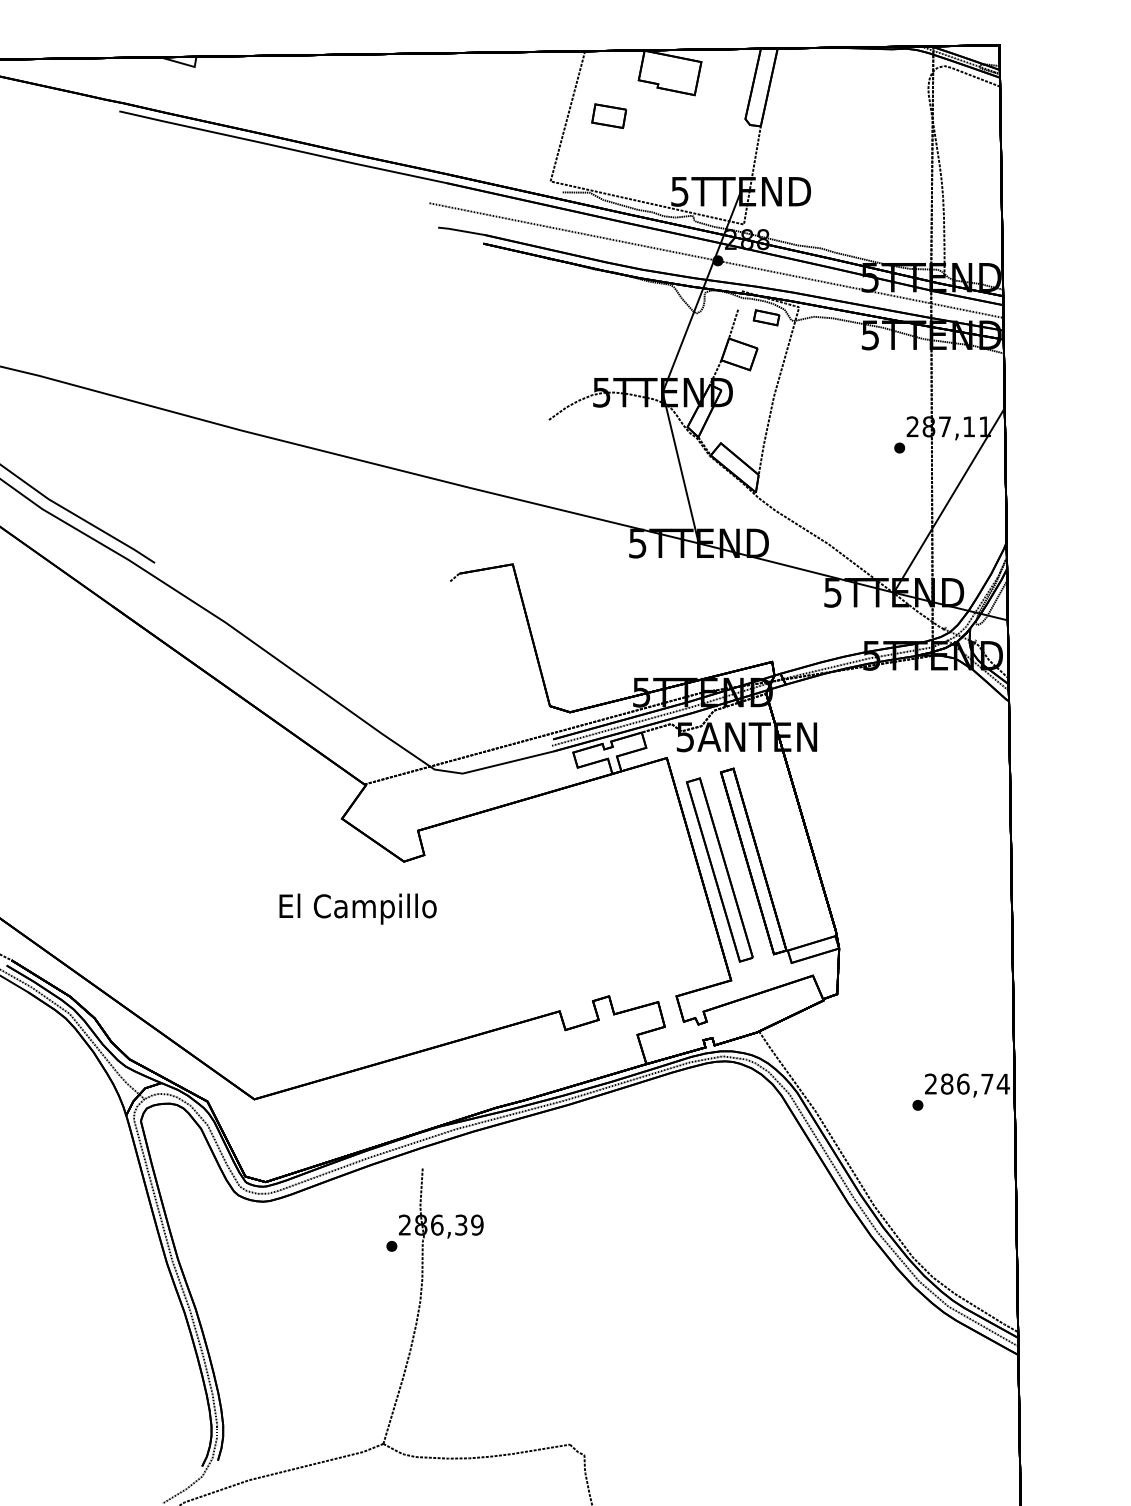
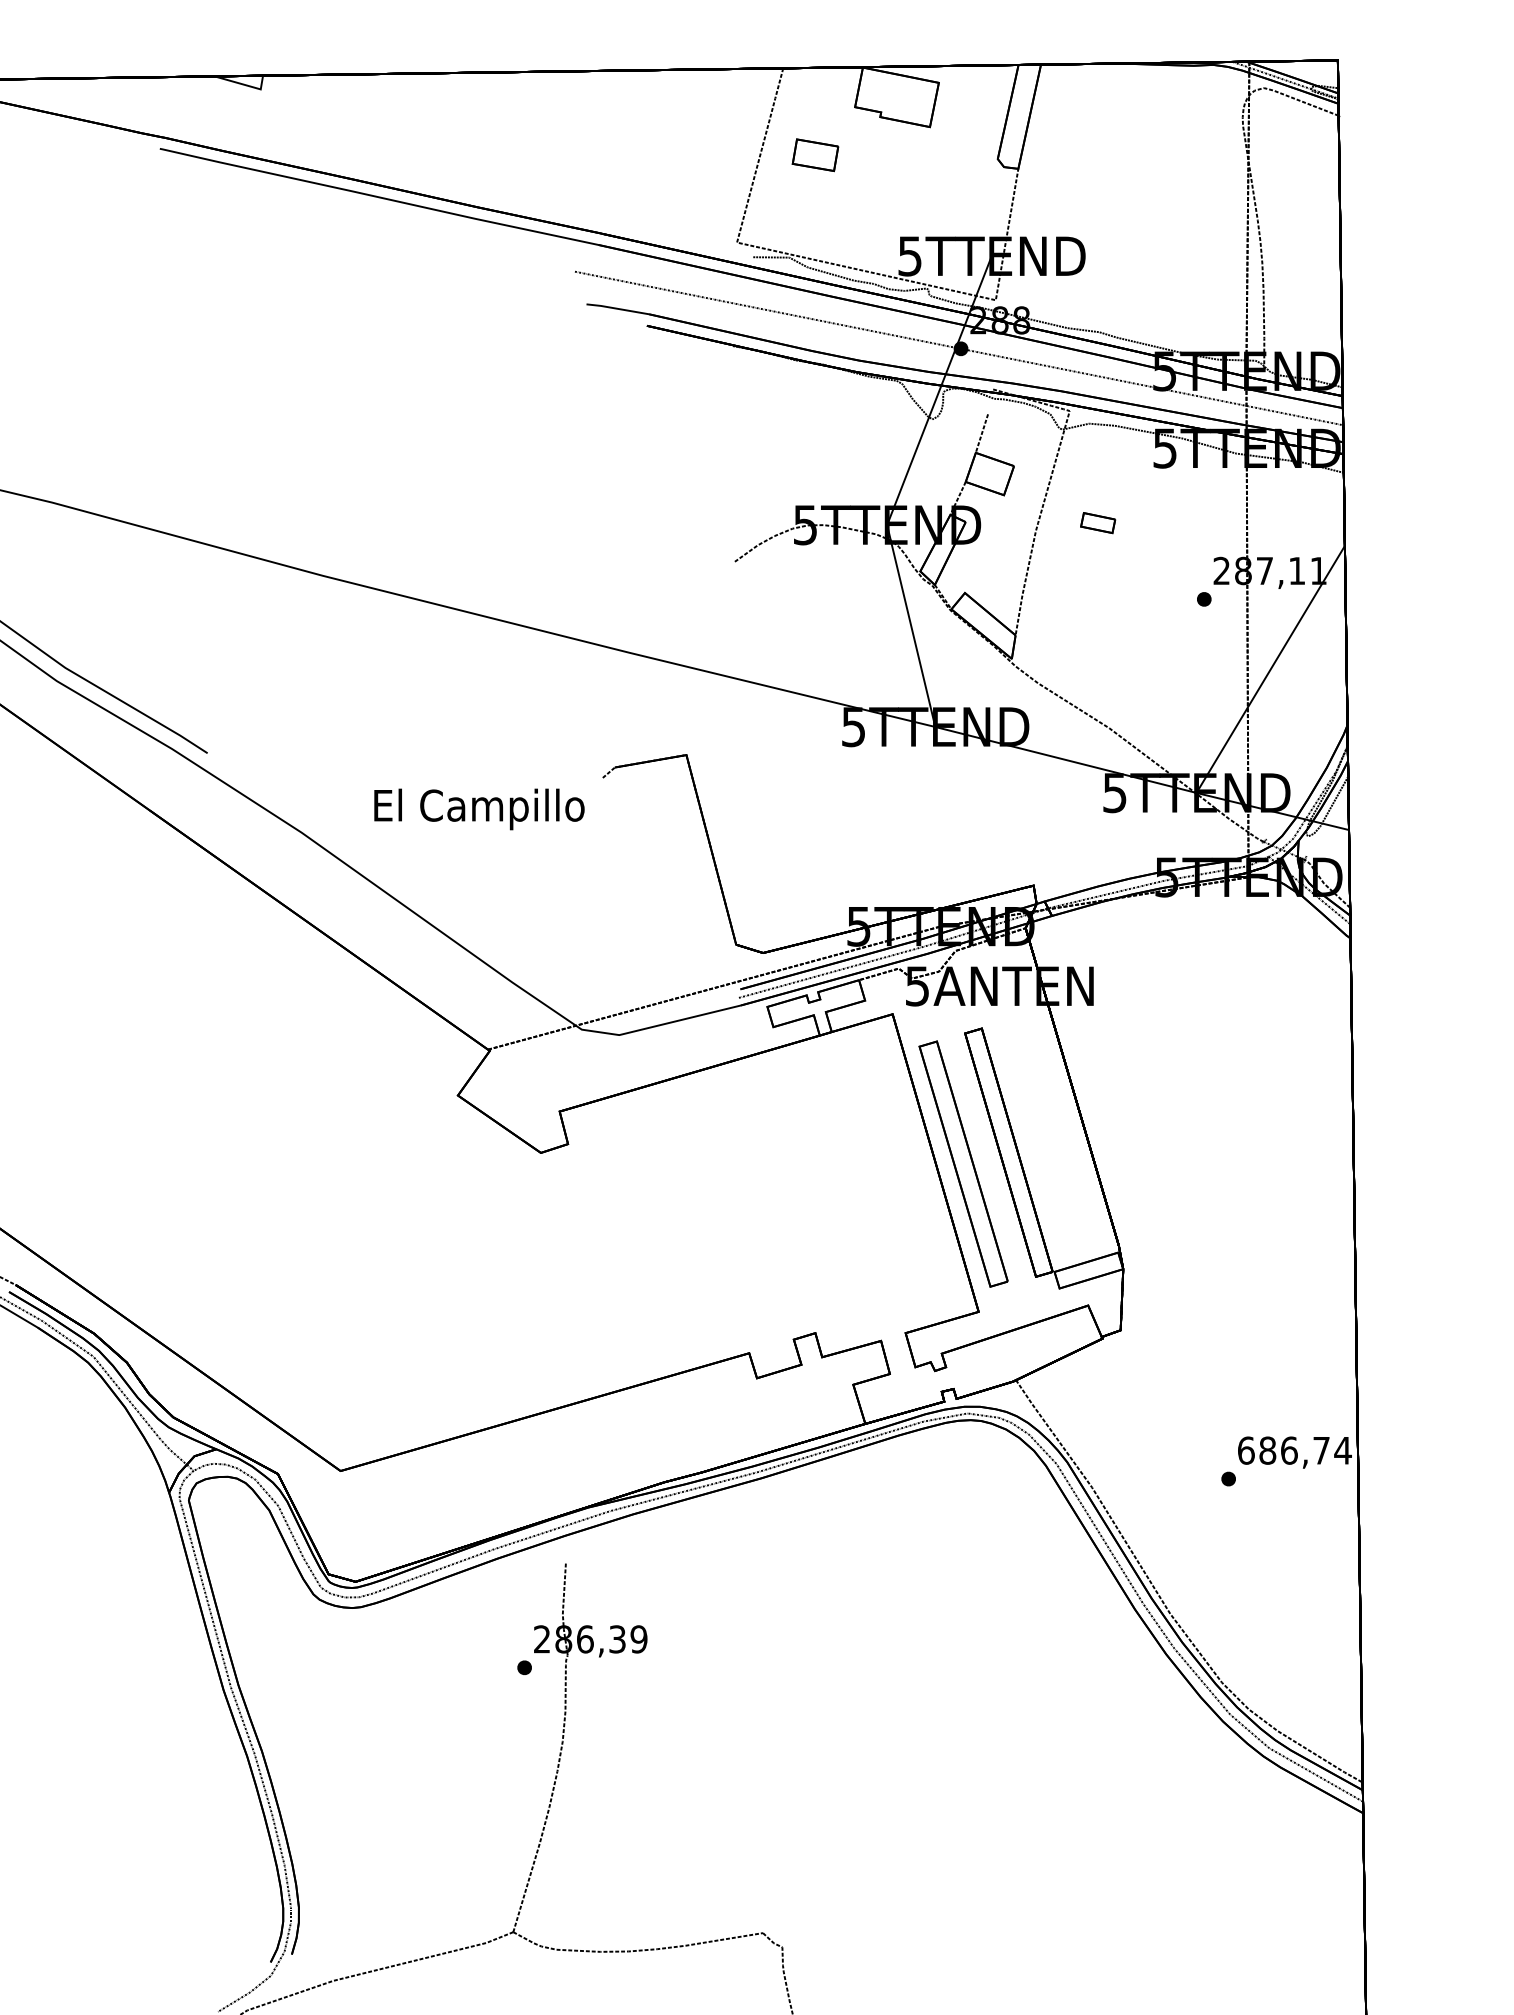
part: (766, 318) -> (1098, 523), moved
text: (358, 909) -> (479, 809), moved
text: (931, 1084) -> (1246, 1450), 286,74 -> 686,74

